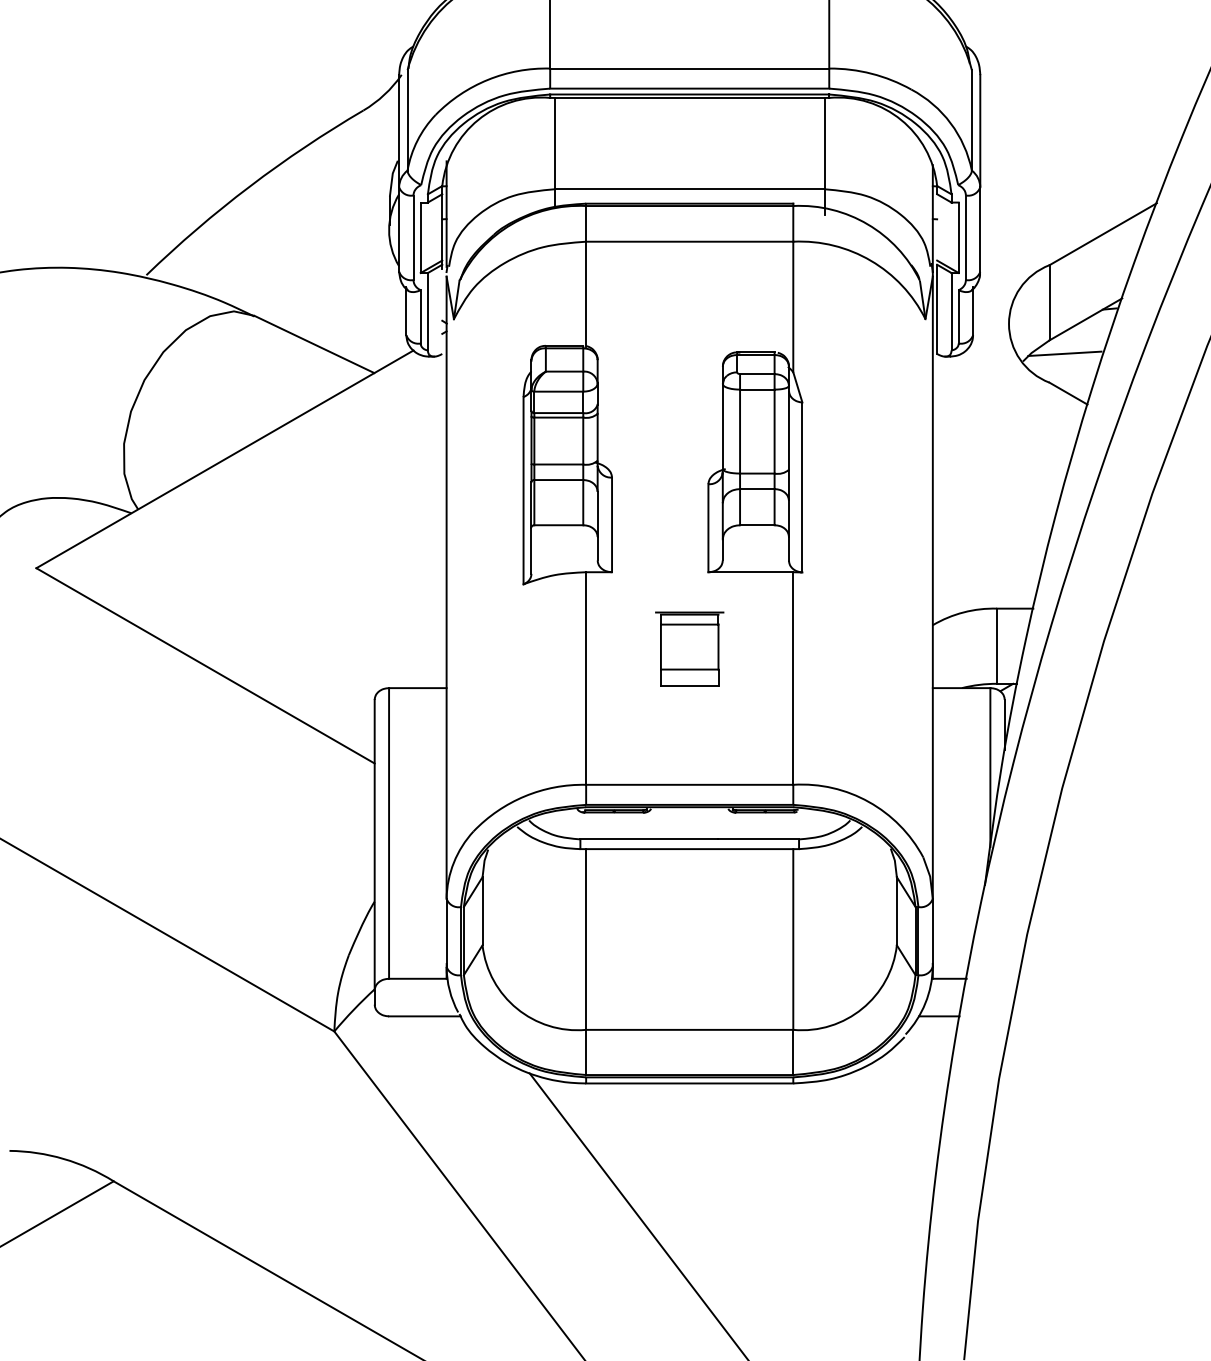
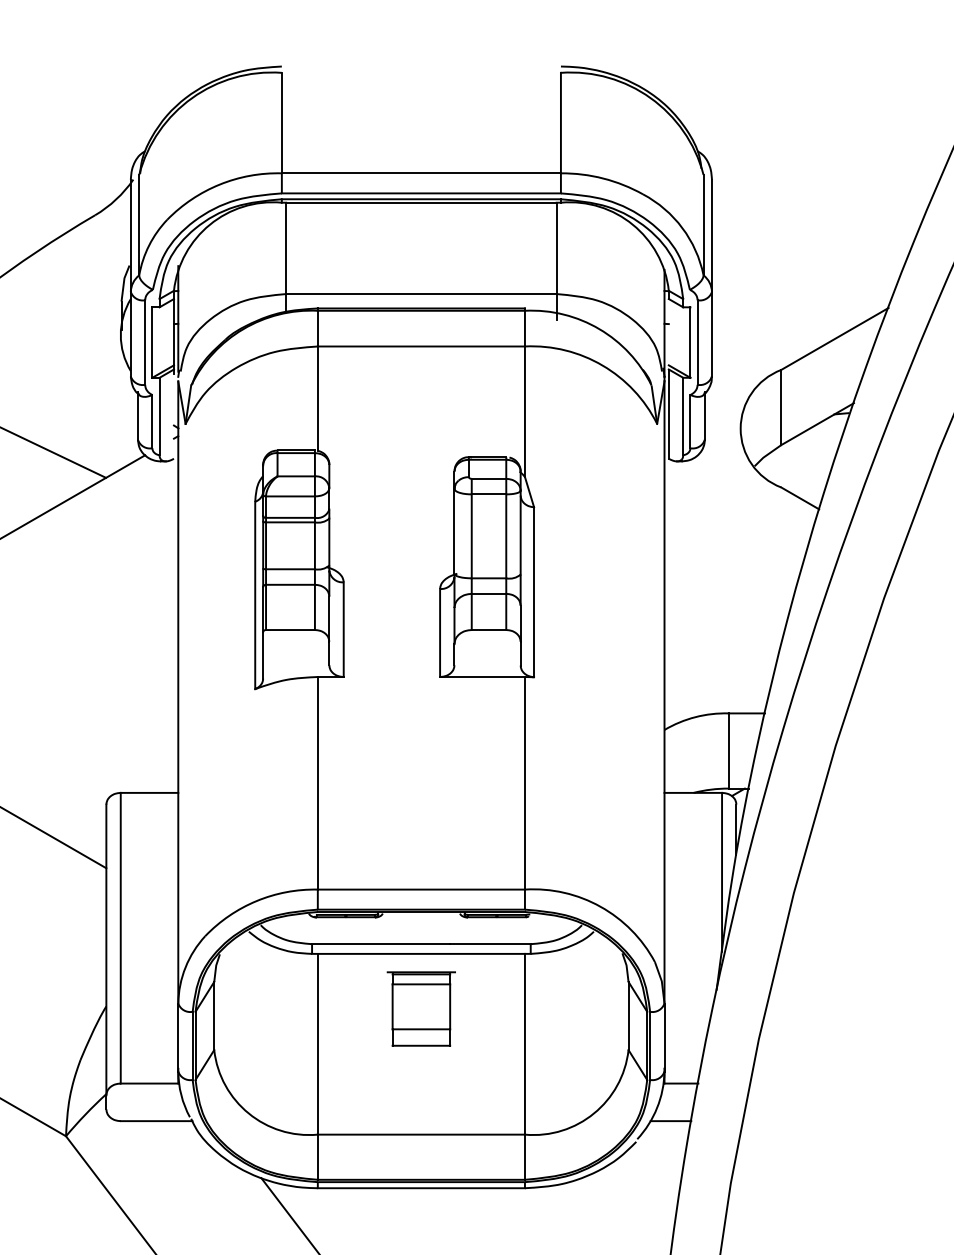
line: (1064, 353) -> (796, 458), removed
part: (689, 648) -> (421, 1008), moved

